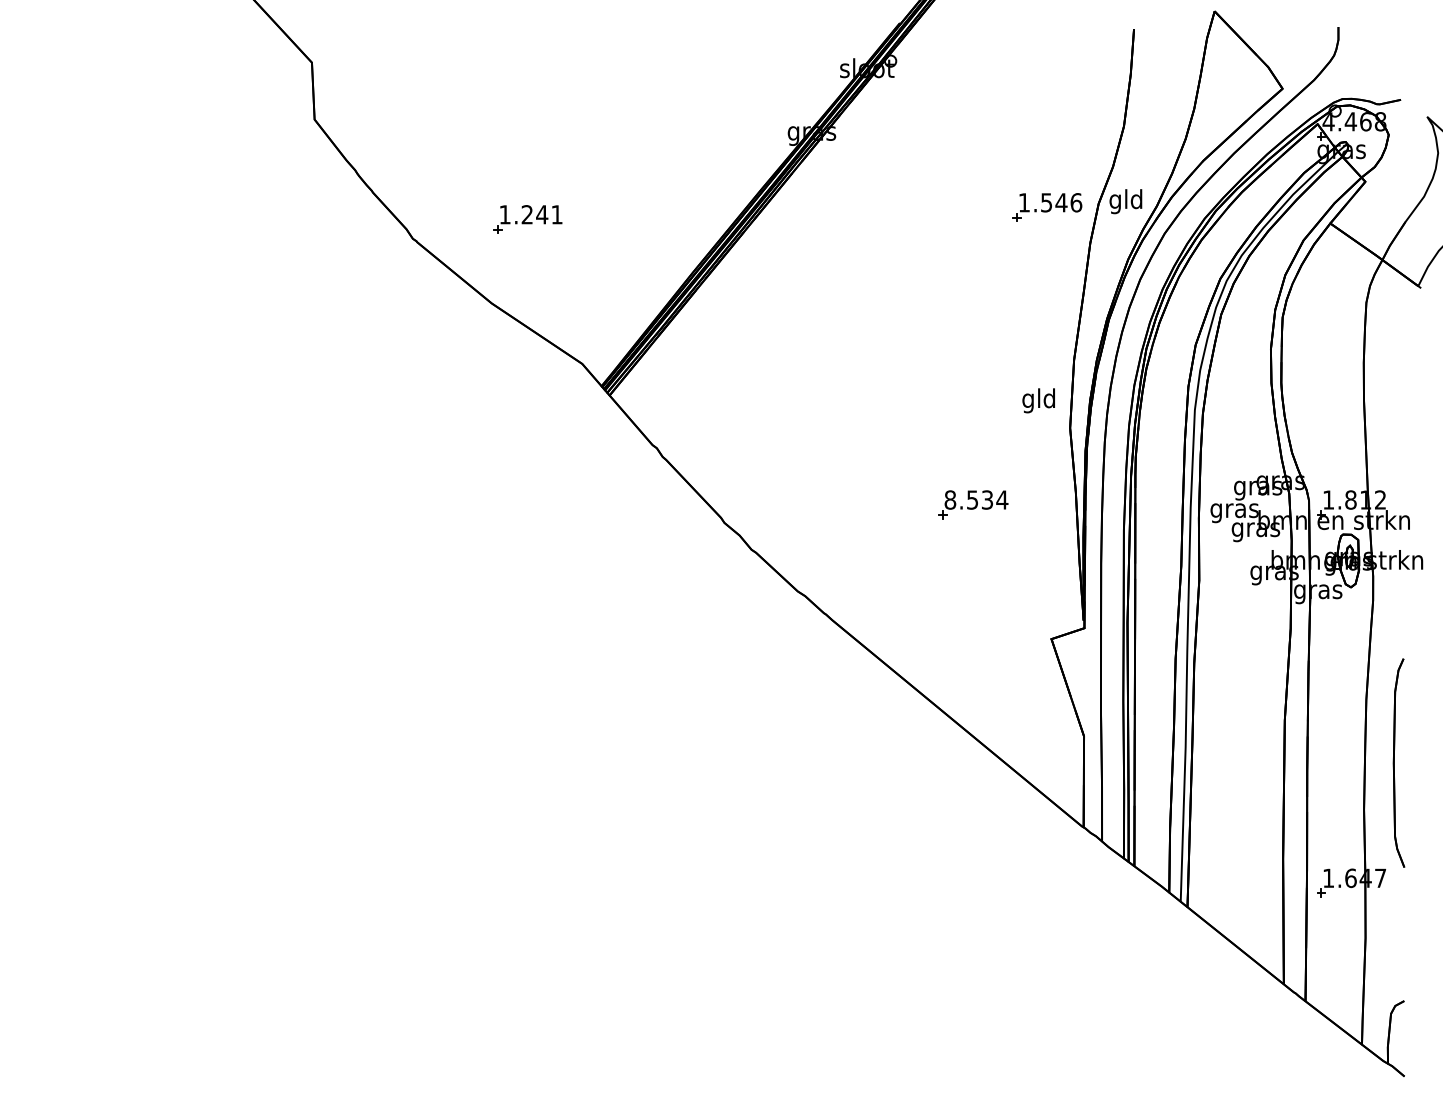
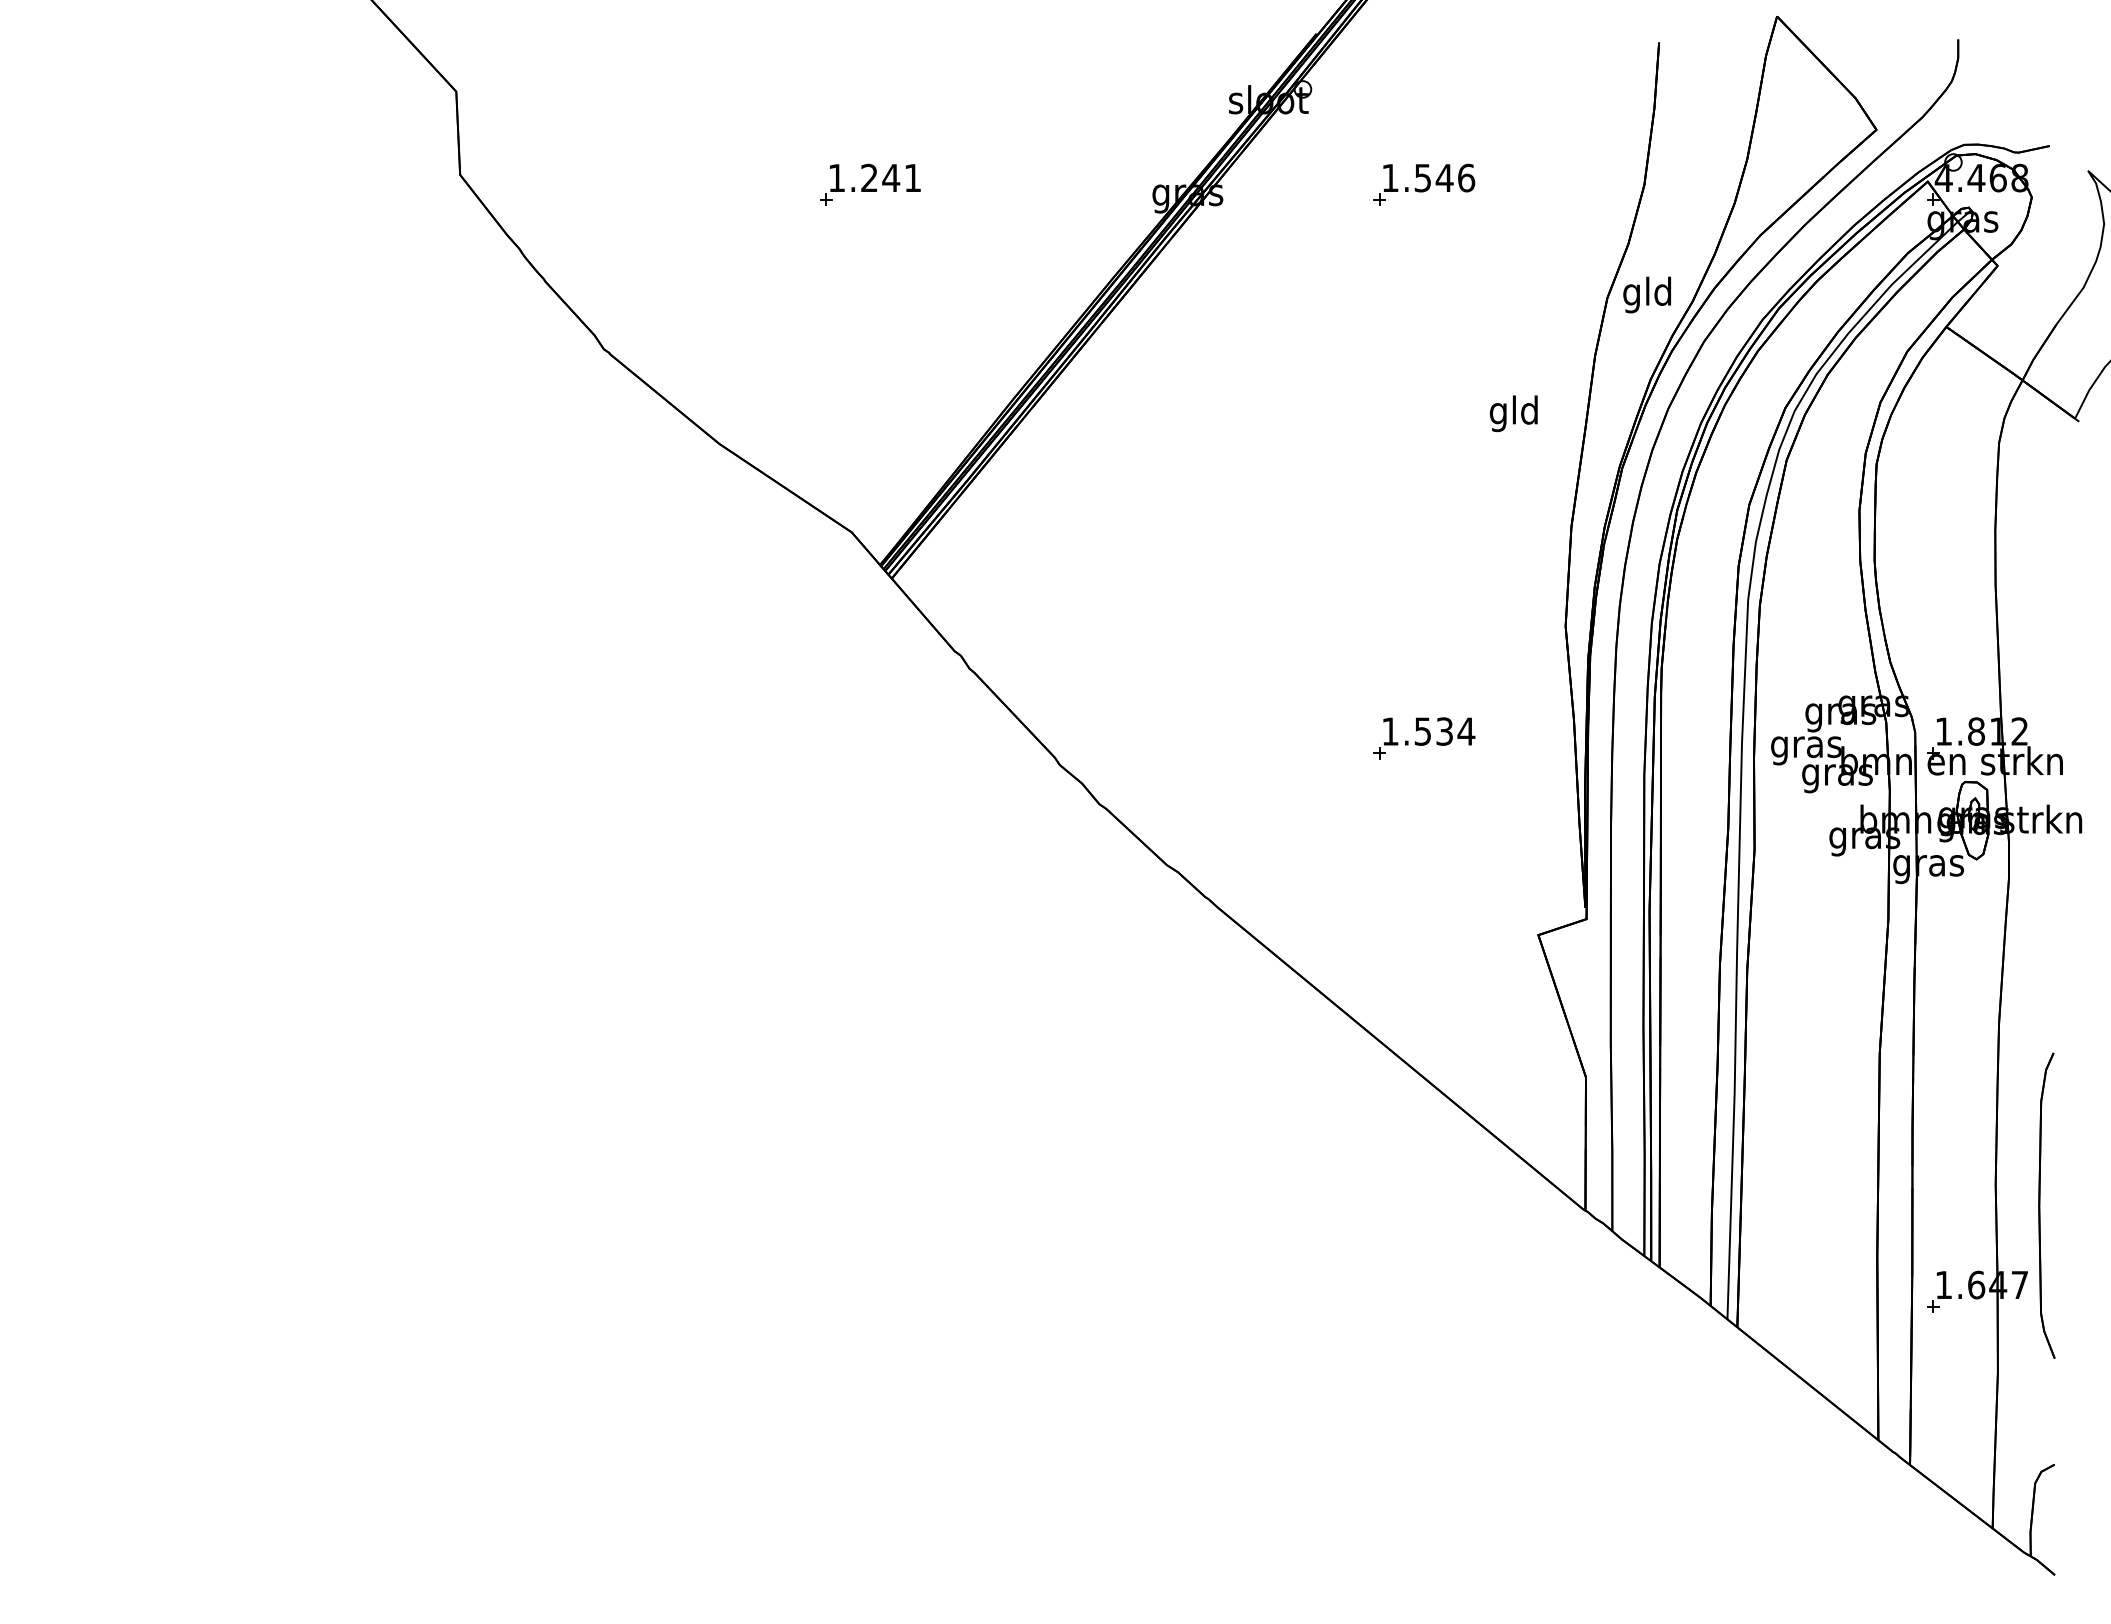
part: (1047, 207) -> (1424, 185), moved
part: (527, 219) -> (869, 185), moved
text: (1038, 400) -> (1513, 413), moved
text: (950, 499) -> (1390, 730), 8.534 -> 1.534
part: (1398, 762) -> (2046, 1204), moved

